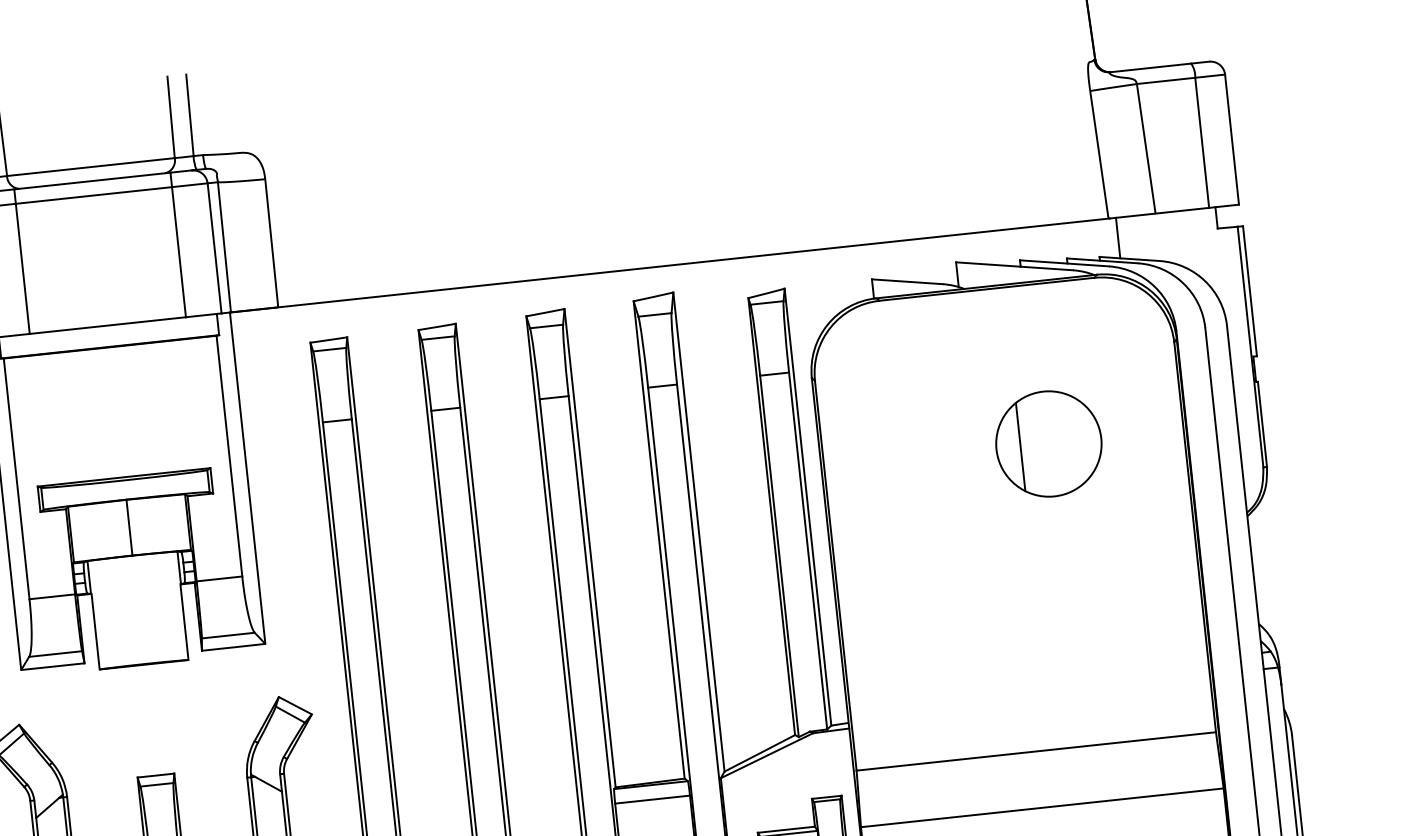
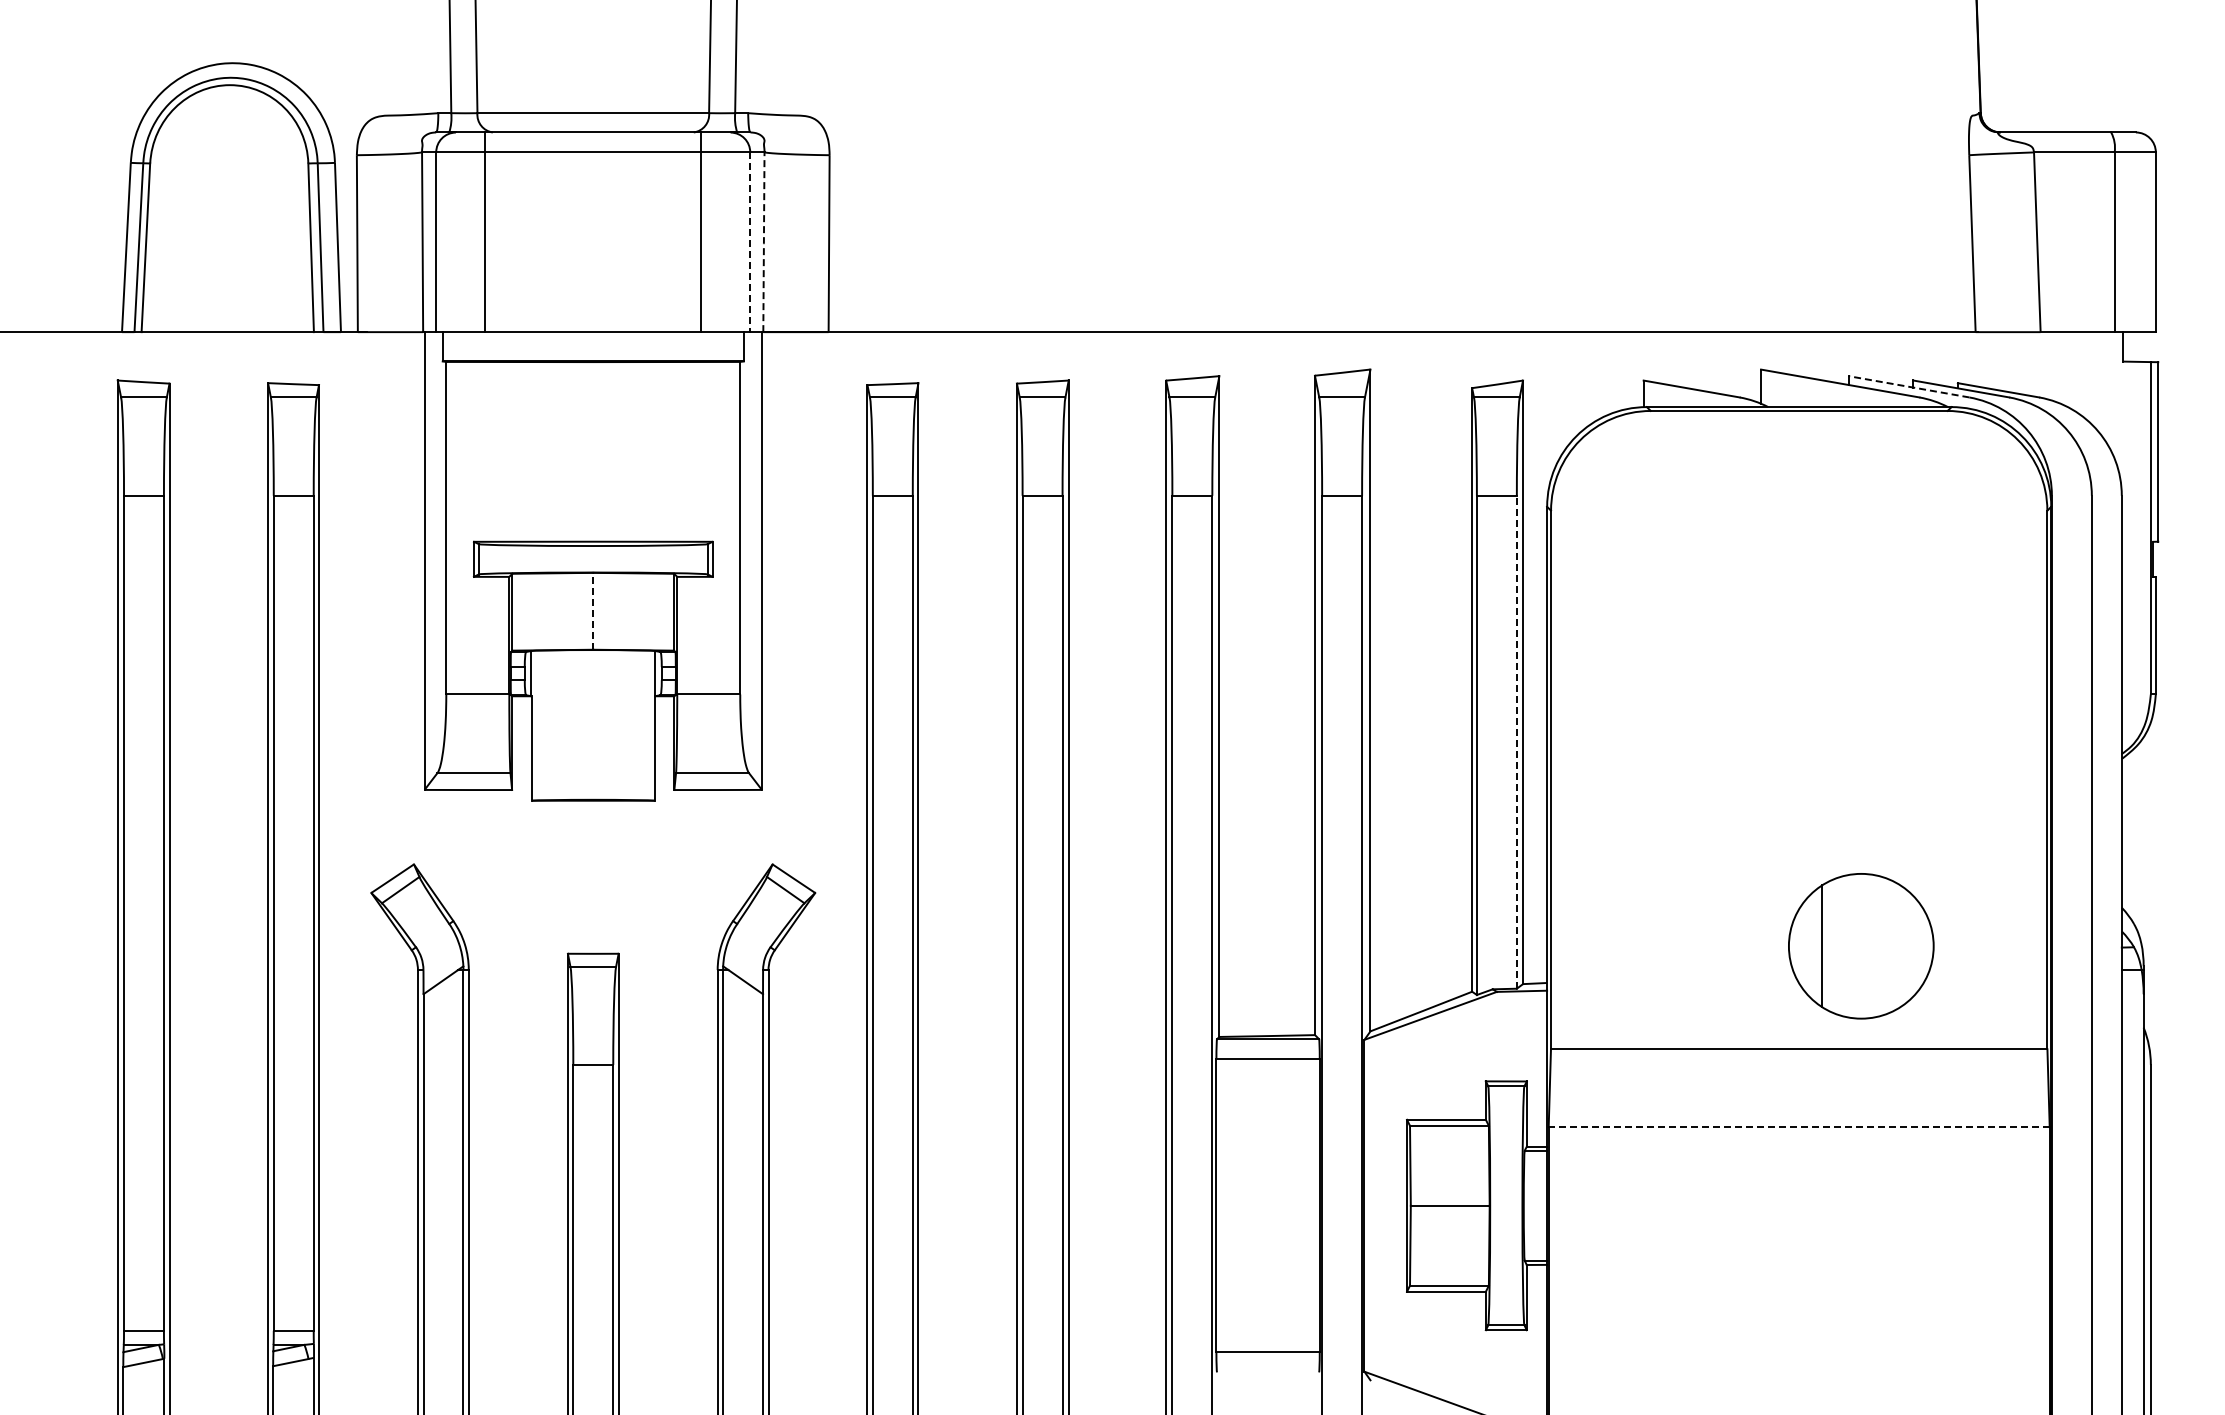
line: (1117, 238) -> (1985, 360), removed
line: (224, 247) -> (763, 242), solid -> dashed
line: (214, 248) -> (750, 242), solid -> dashed
line: (1064, 263) -> (1908, 386), solid -> dashed
part: (1049, 444) -> (1861, 946), moved
line: (129, 527) -> (593, 610), solid -> dashed
line: (807, 550) -> (1516, 741), solid -> dashed
line: (1042, 808) -> (1799, 1127), solid -> dashed

